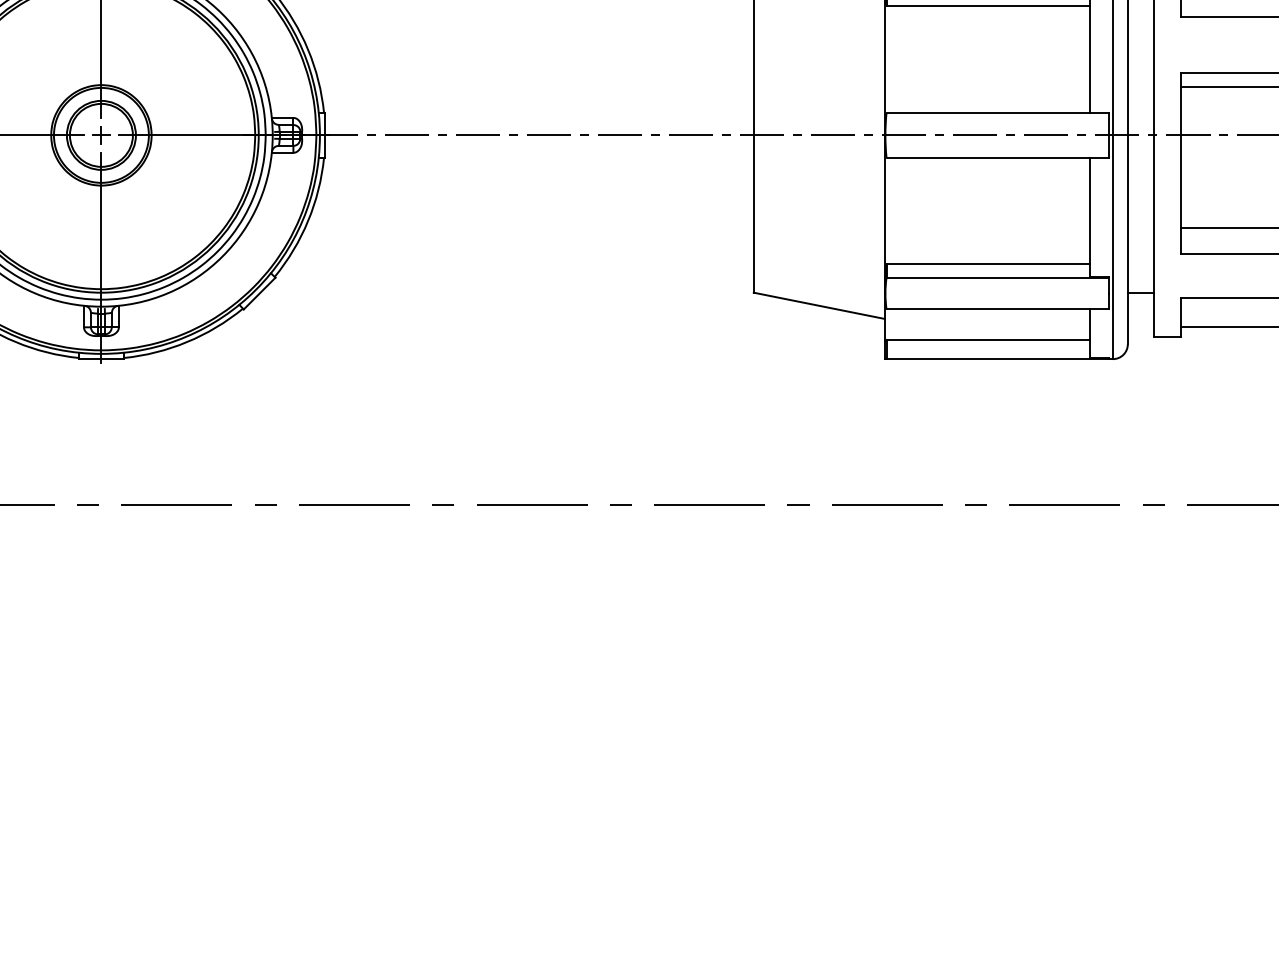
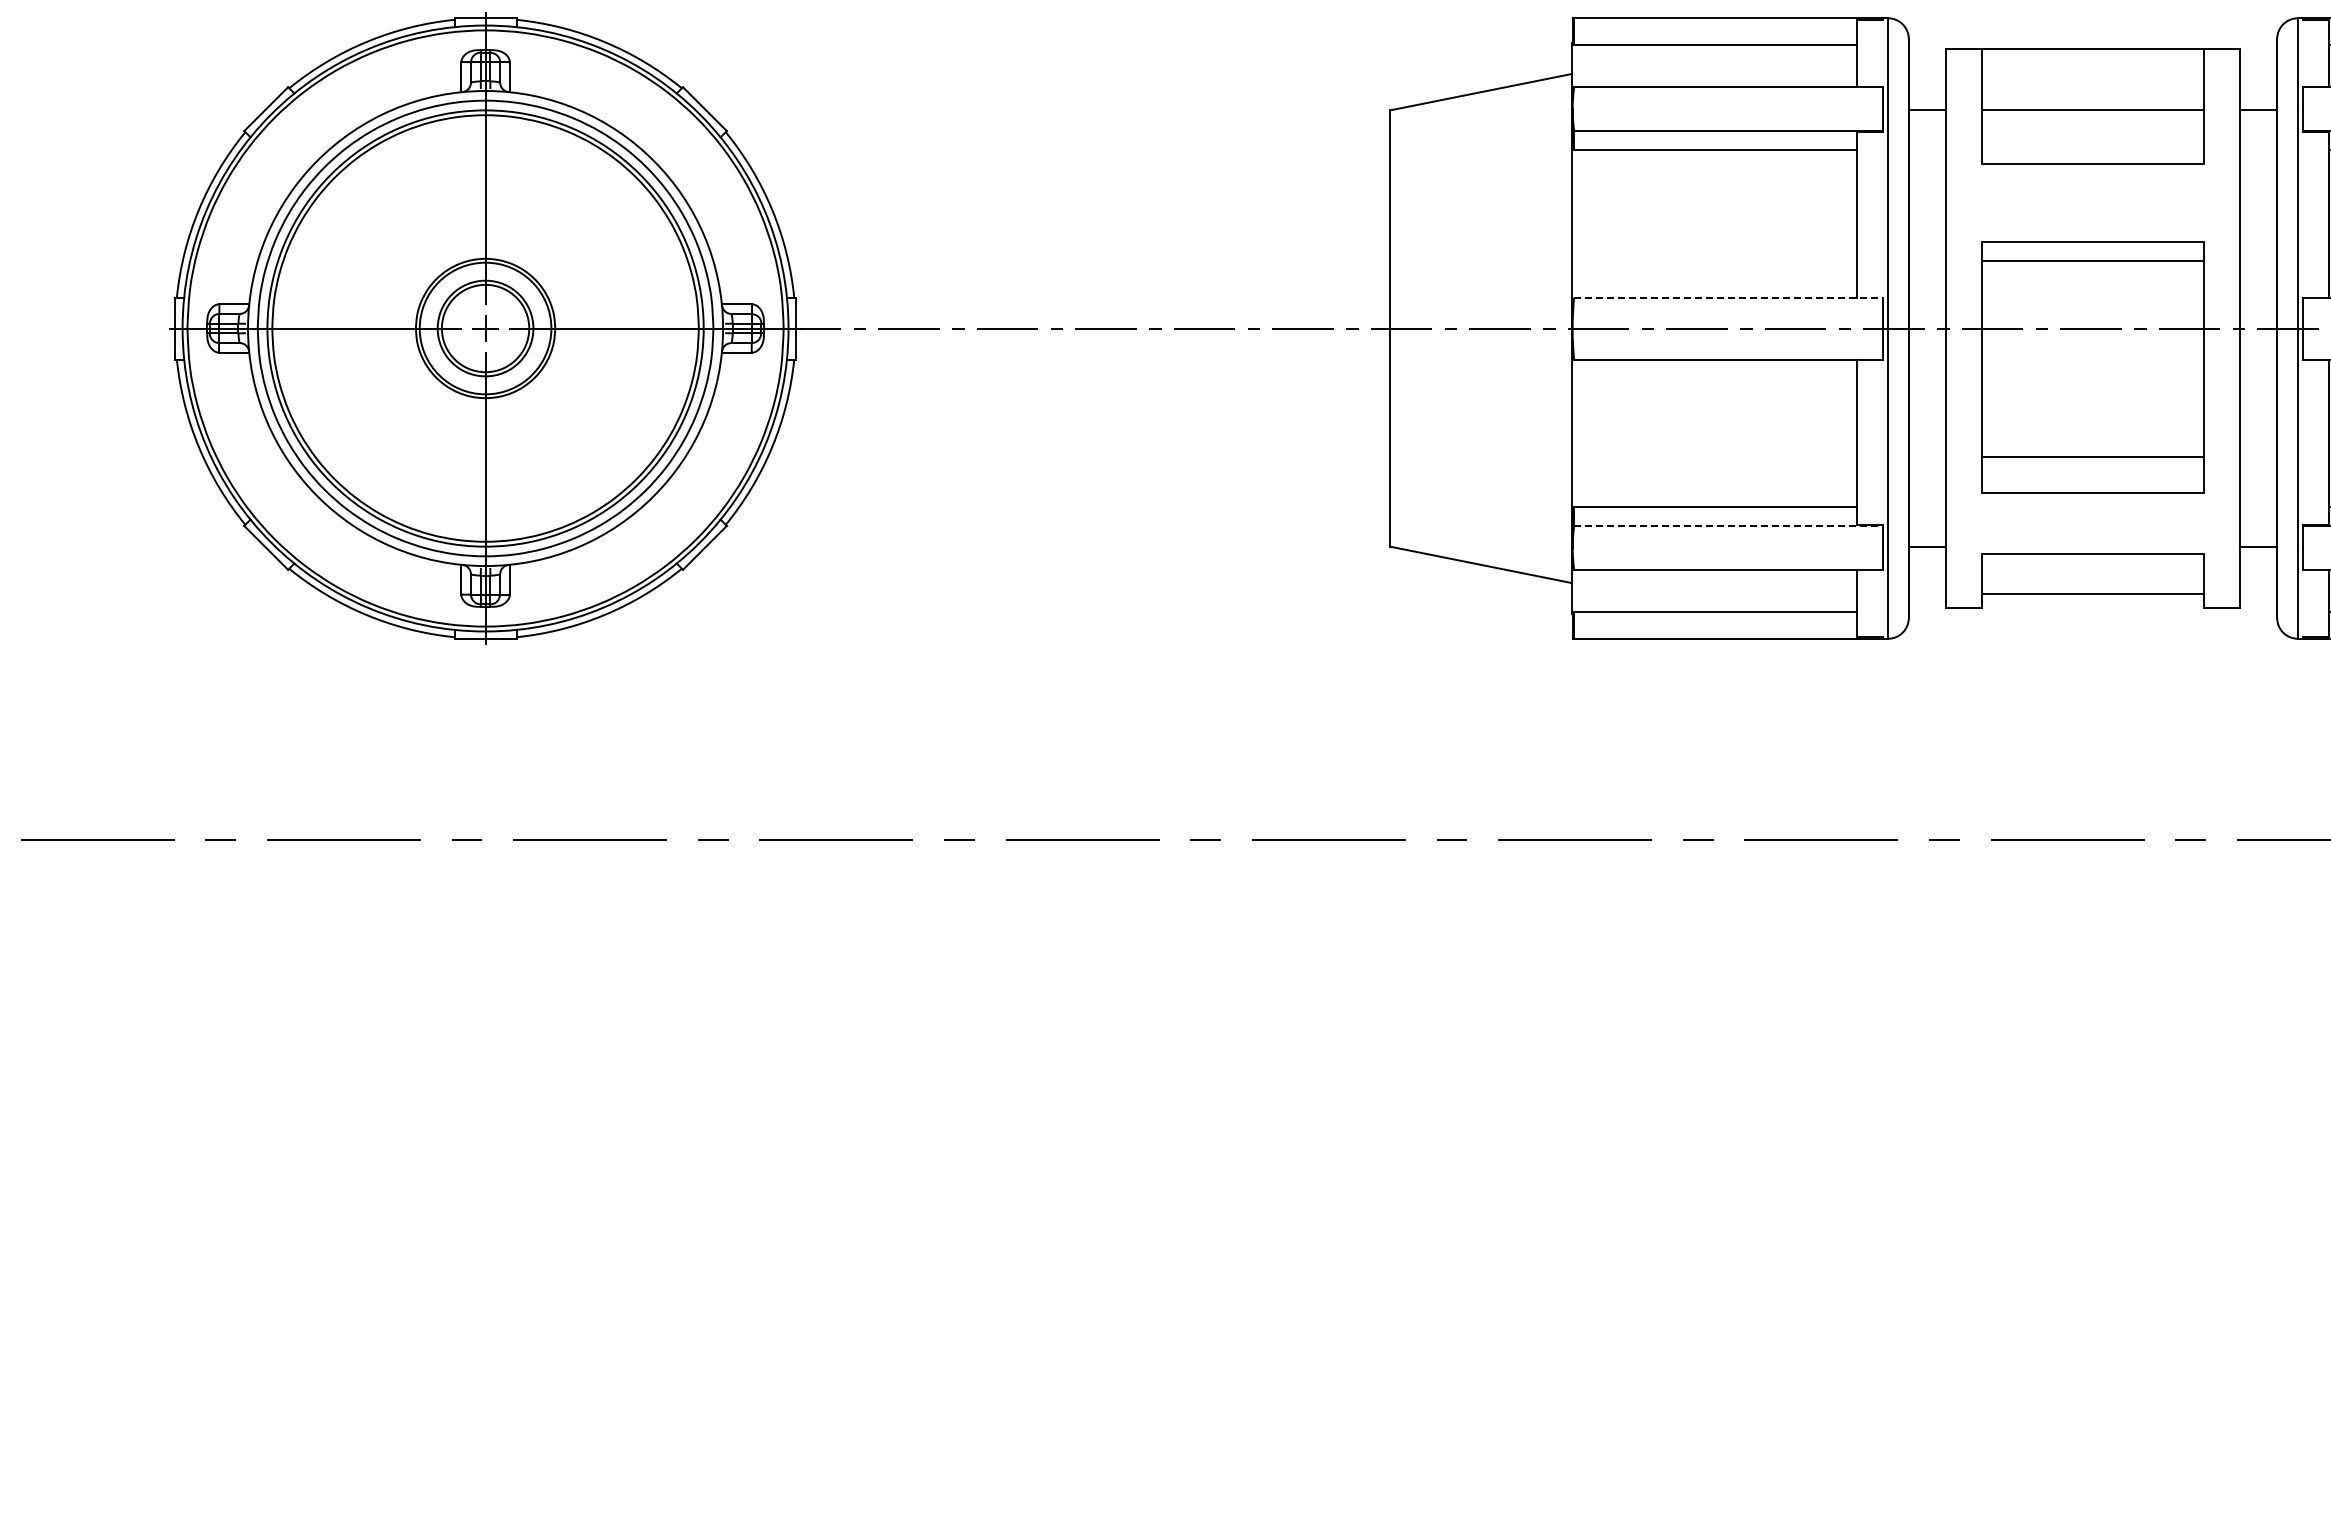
line: (998, 113) -> (1729, 297), solid -> dashed
line: (998, 277) -> (1729, 525), solid -> dashed

